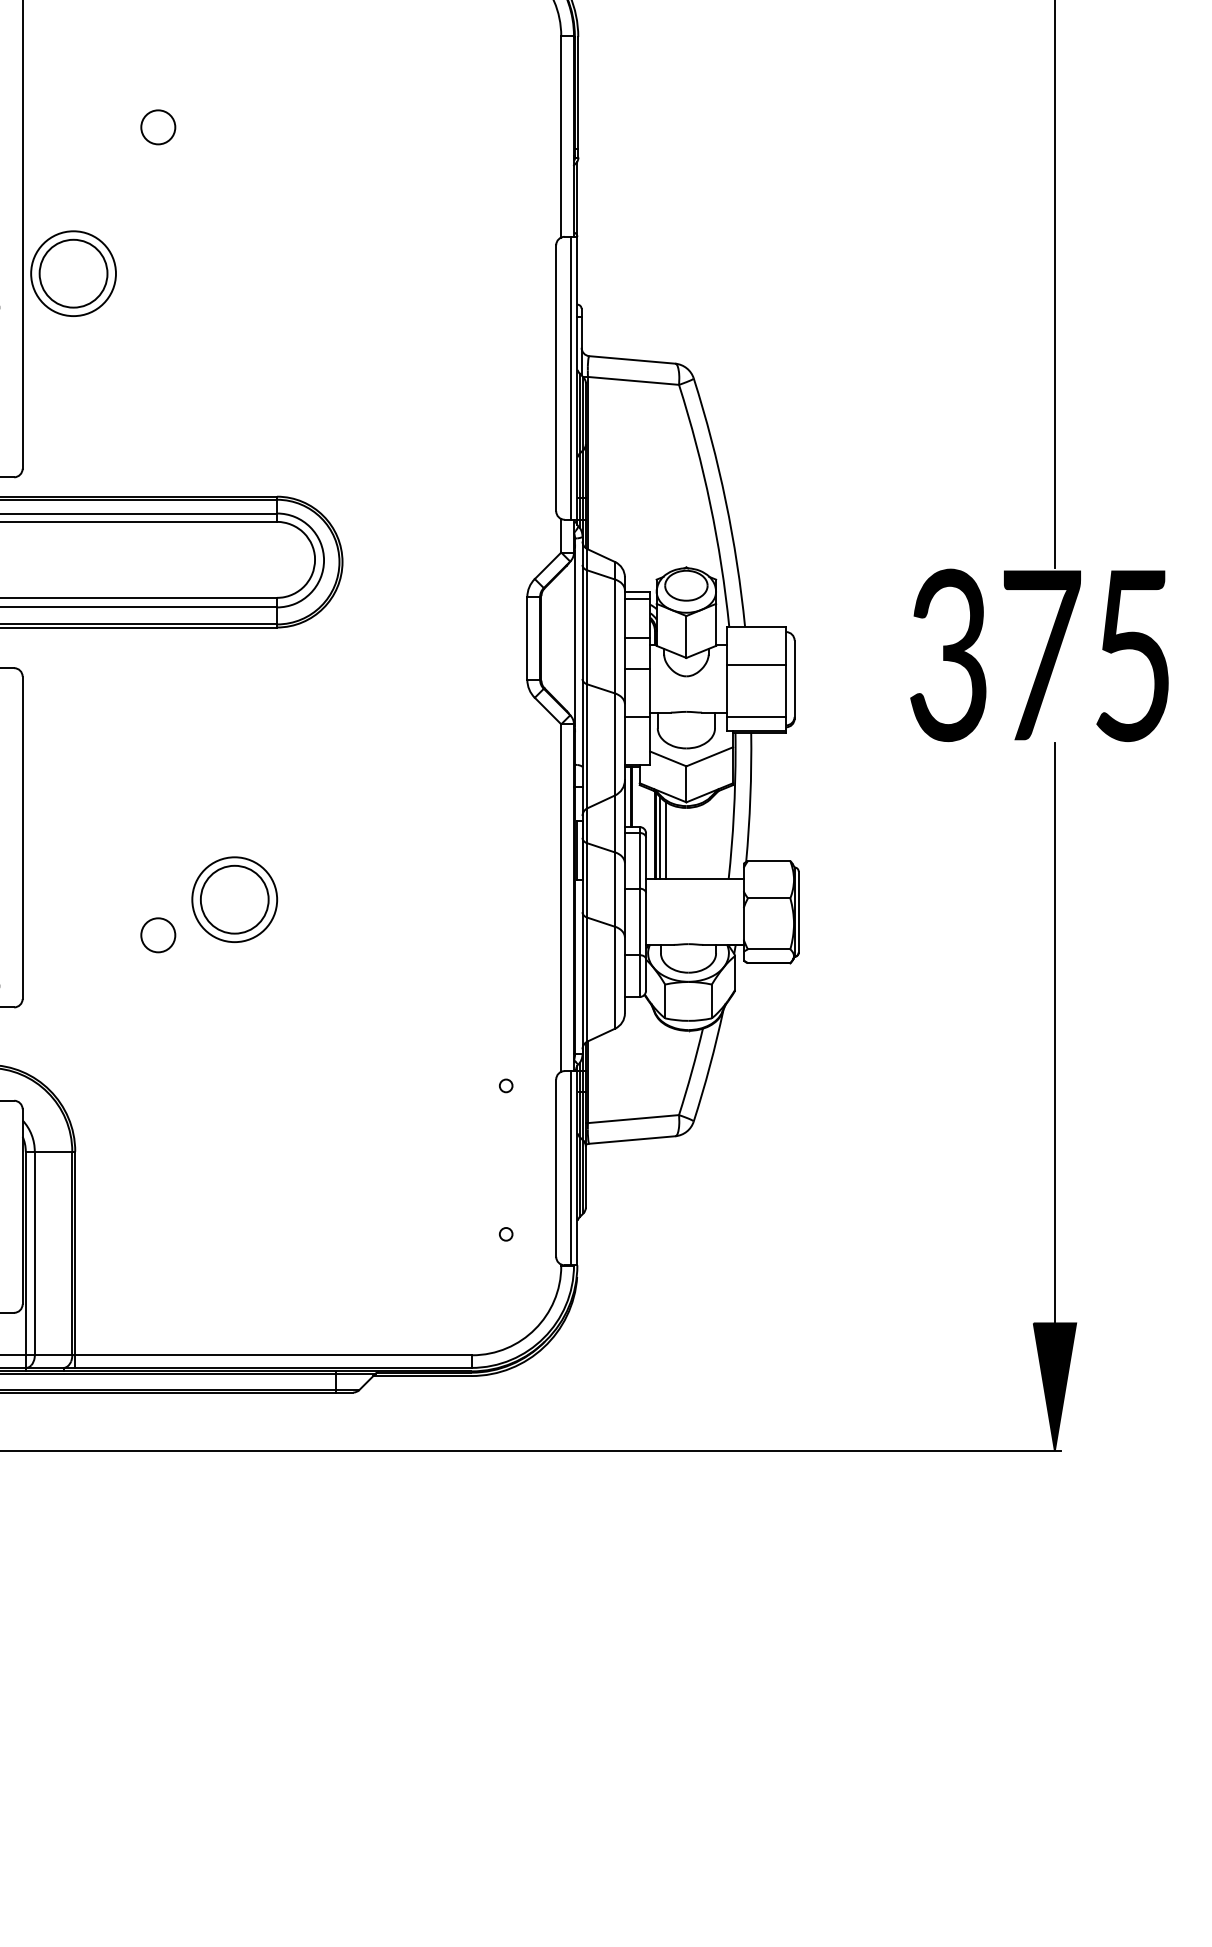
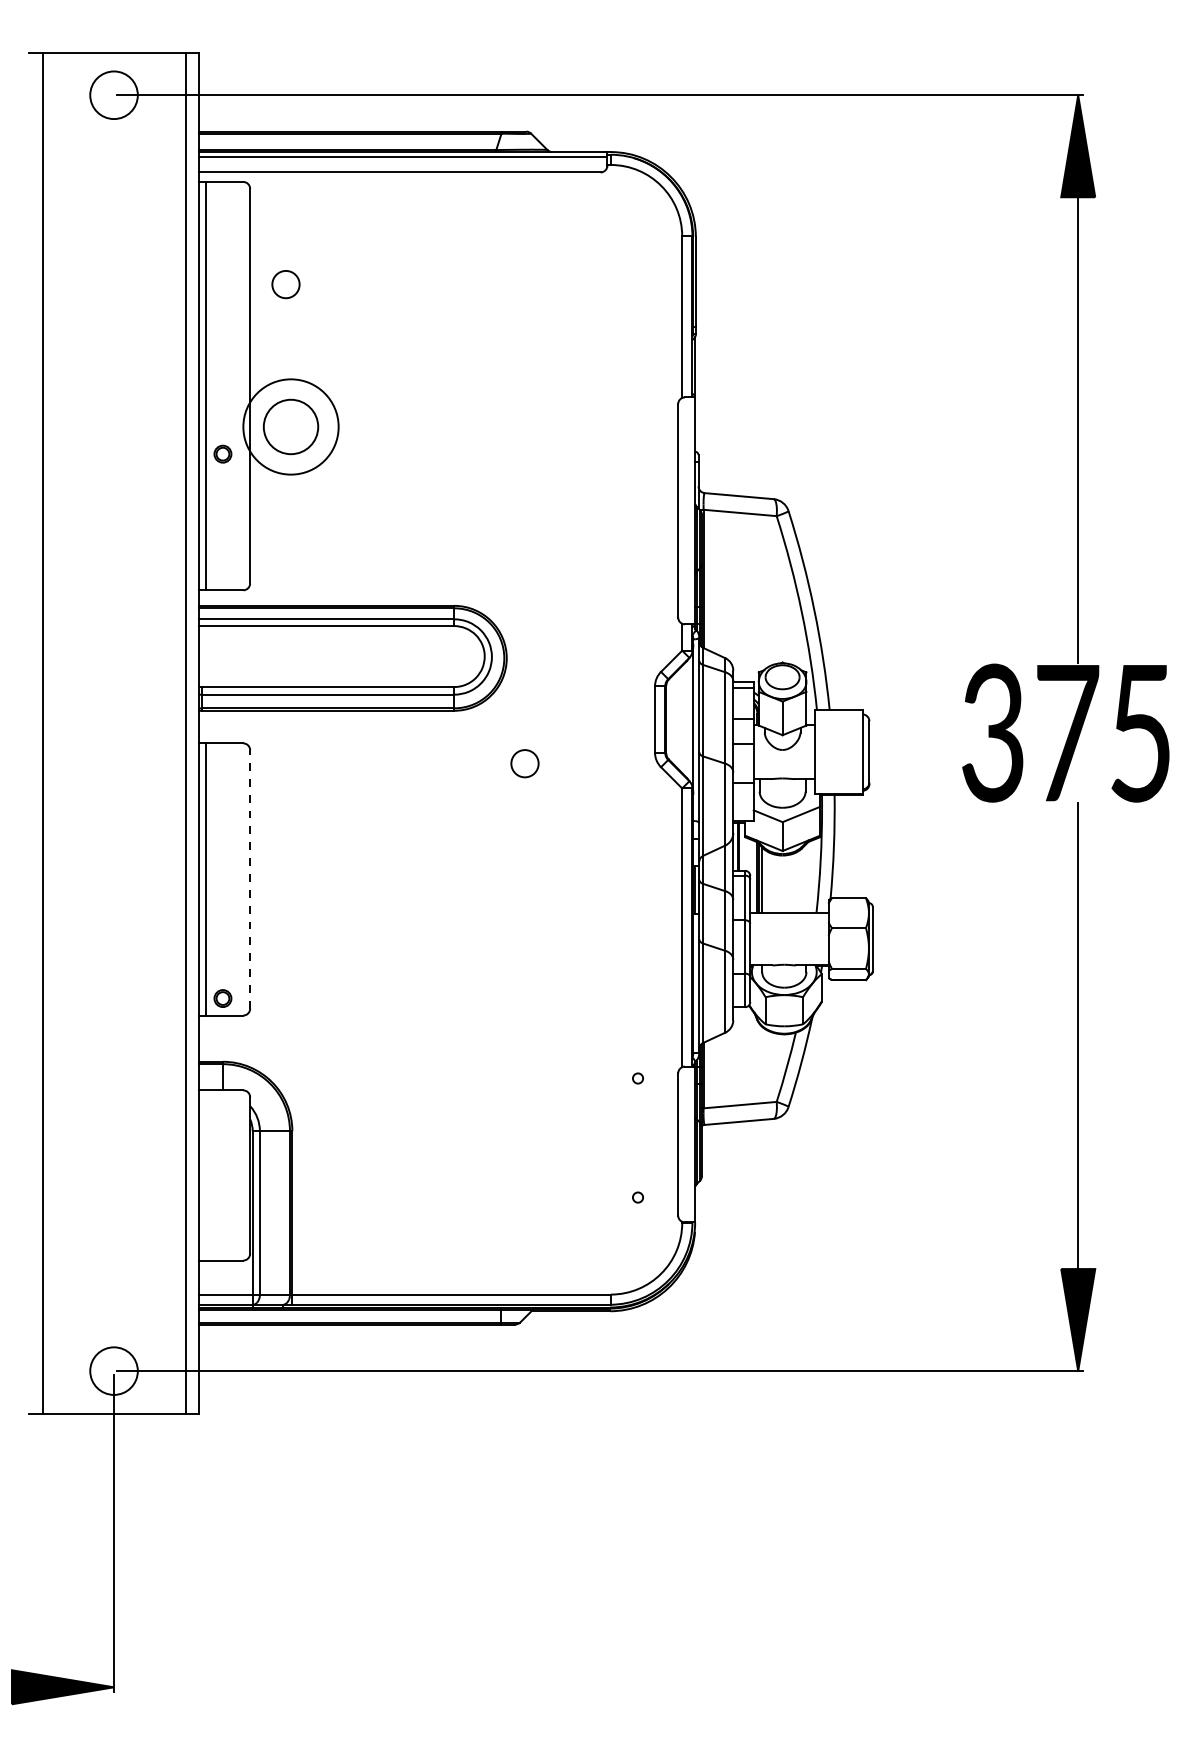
circle: (157, 127) -> (285, 284), moved
circle: (72, 273) -> (290, 426), size x1.4
line: (570, 377) -> (689, 510), removed
line: (756, 664) -> (838, 740), removed
line: (756, 716) -> (838, 782), removed
line: (23, 837) -> (250, 879), solid -> dashed
line: (666, 840) -> (766, 881), removed
part: (234, 900) -> (420, 929), removed
circle: (157, 935) -> (524, 763), moved
line: (570, 1168) -> (689, 1144), removed

